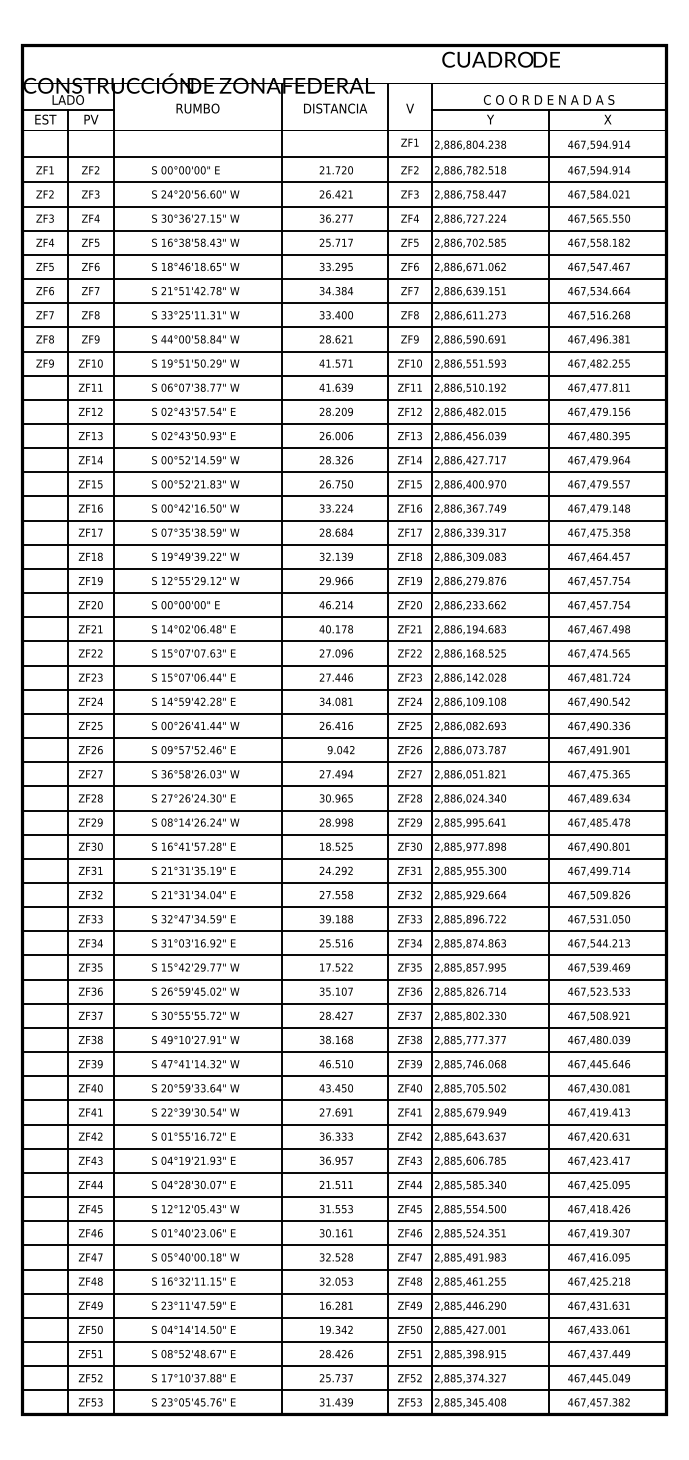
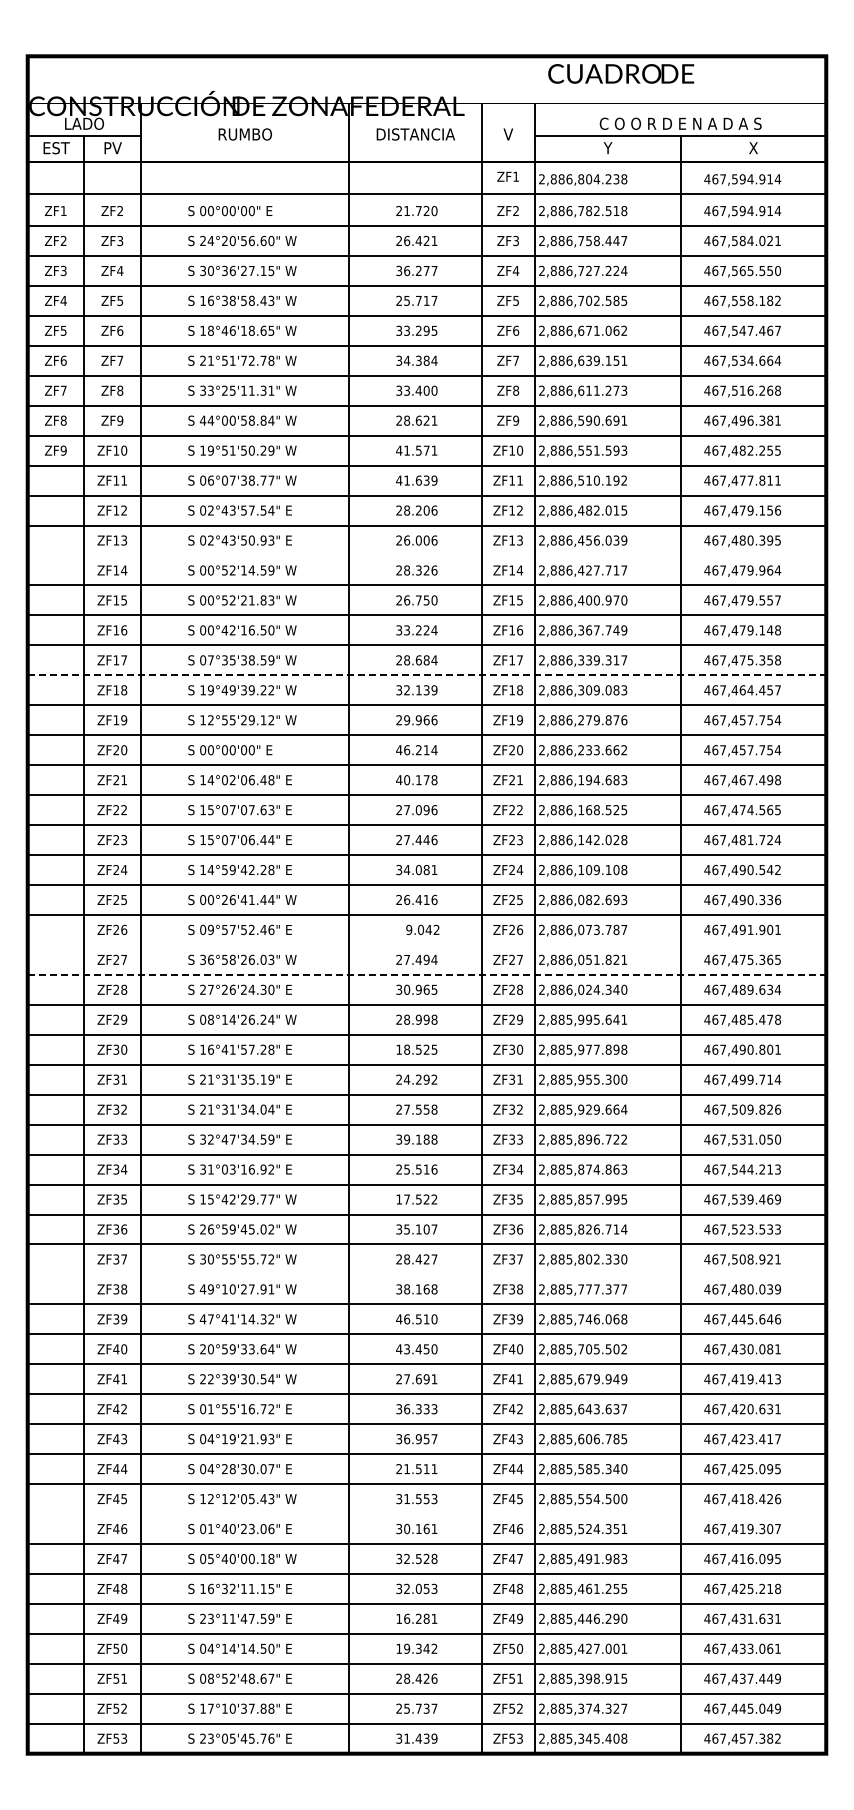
text: (196, 290) -> (243, 360), 21°51'42.78" -> 21°51'72.78"
text: (350, 411) -> (434, 510), 28.209 -> 28.206
line: (344, 448) -> (426, 555), removed
line: (344, 544) -> (427, 675), solid -> dashed
line: (344, 761) -> (426, 944), removed
line: (344, 786) -> (427, 974), solid -> dashed
line: (344, 1028) -> (426, 1274), removed
line: (344, 1221) -> (426, 1514), removed

